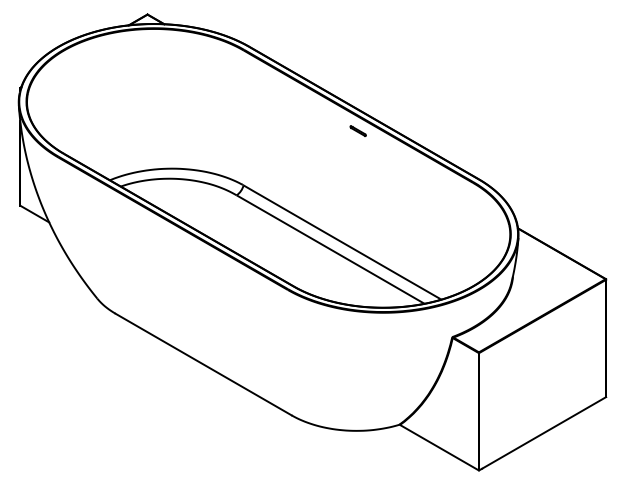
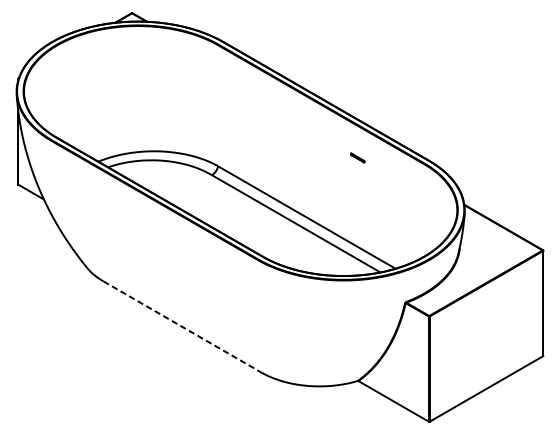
line: (357, 130) -> (357, 157), moved
line: (203, 364) -> (182, 326), solid -> dashed

